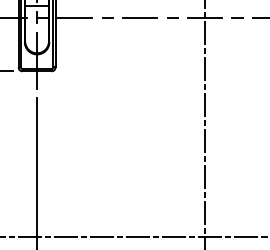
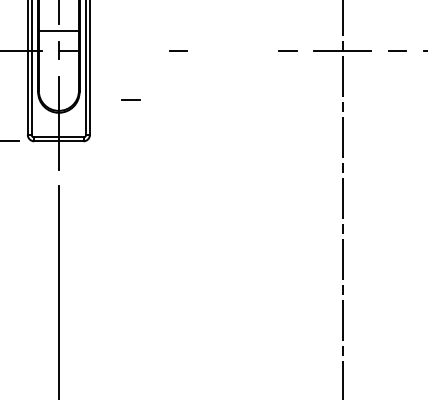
line: (75, 17) -> (123, 50), removed
line: (140, 17) -> (233, 50), removed
line: (79, 46) -> (130, 99), added

